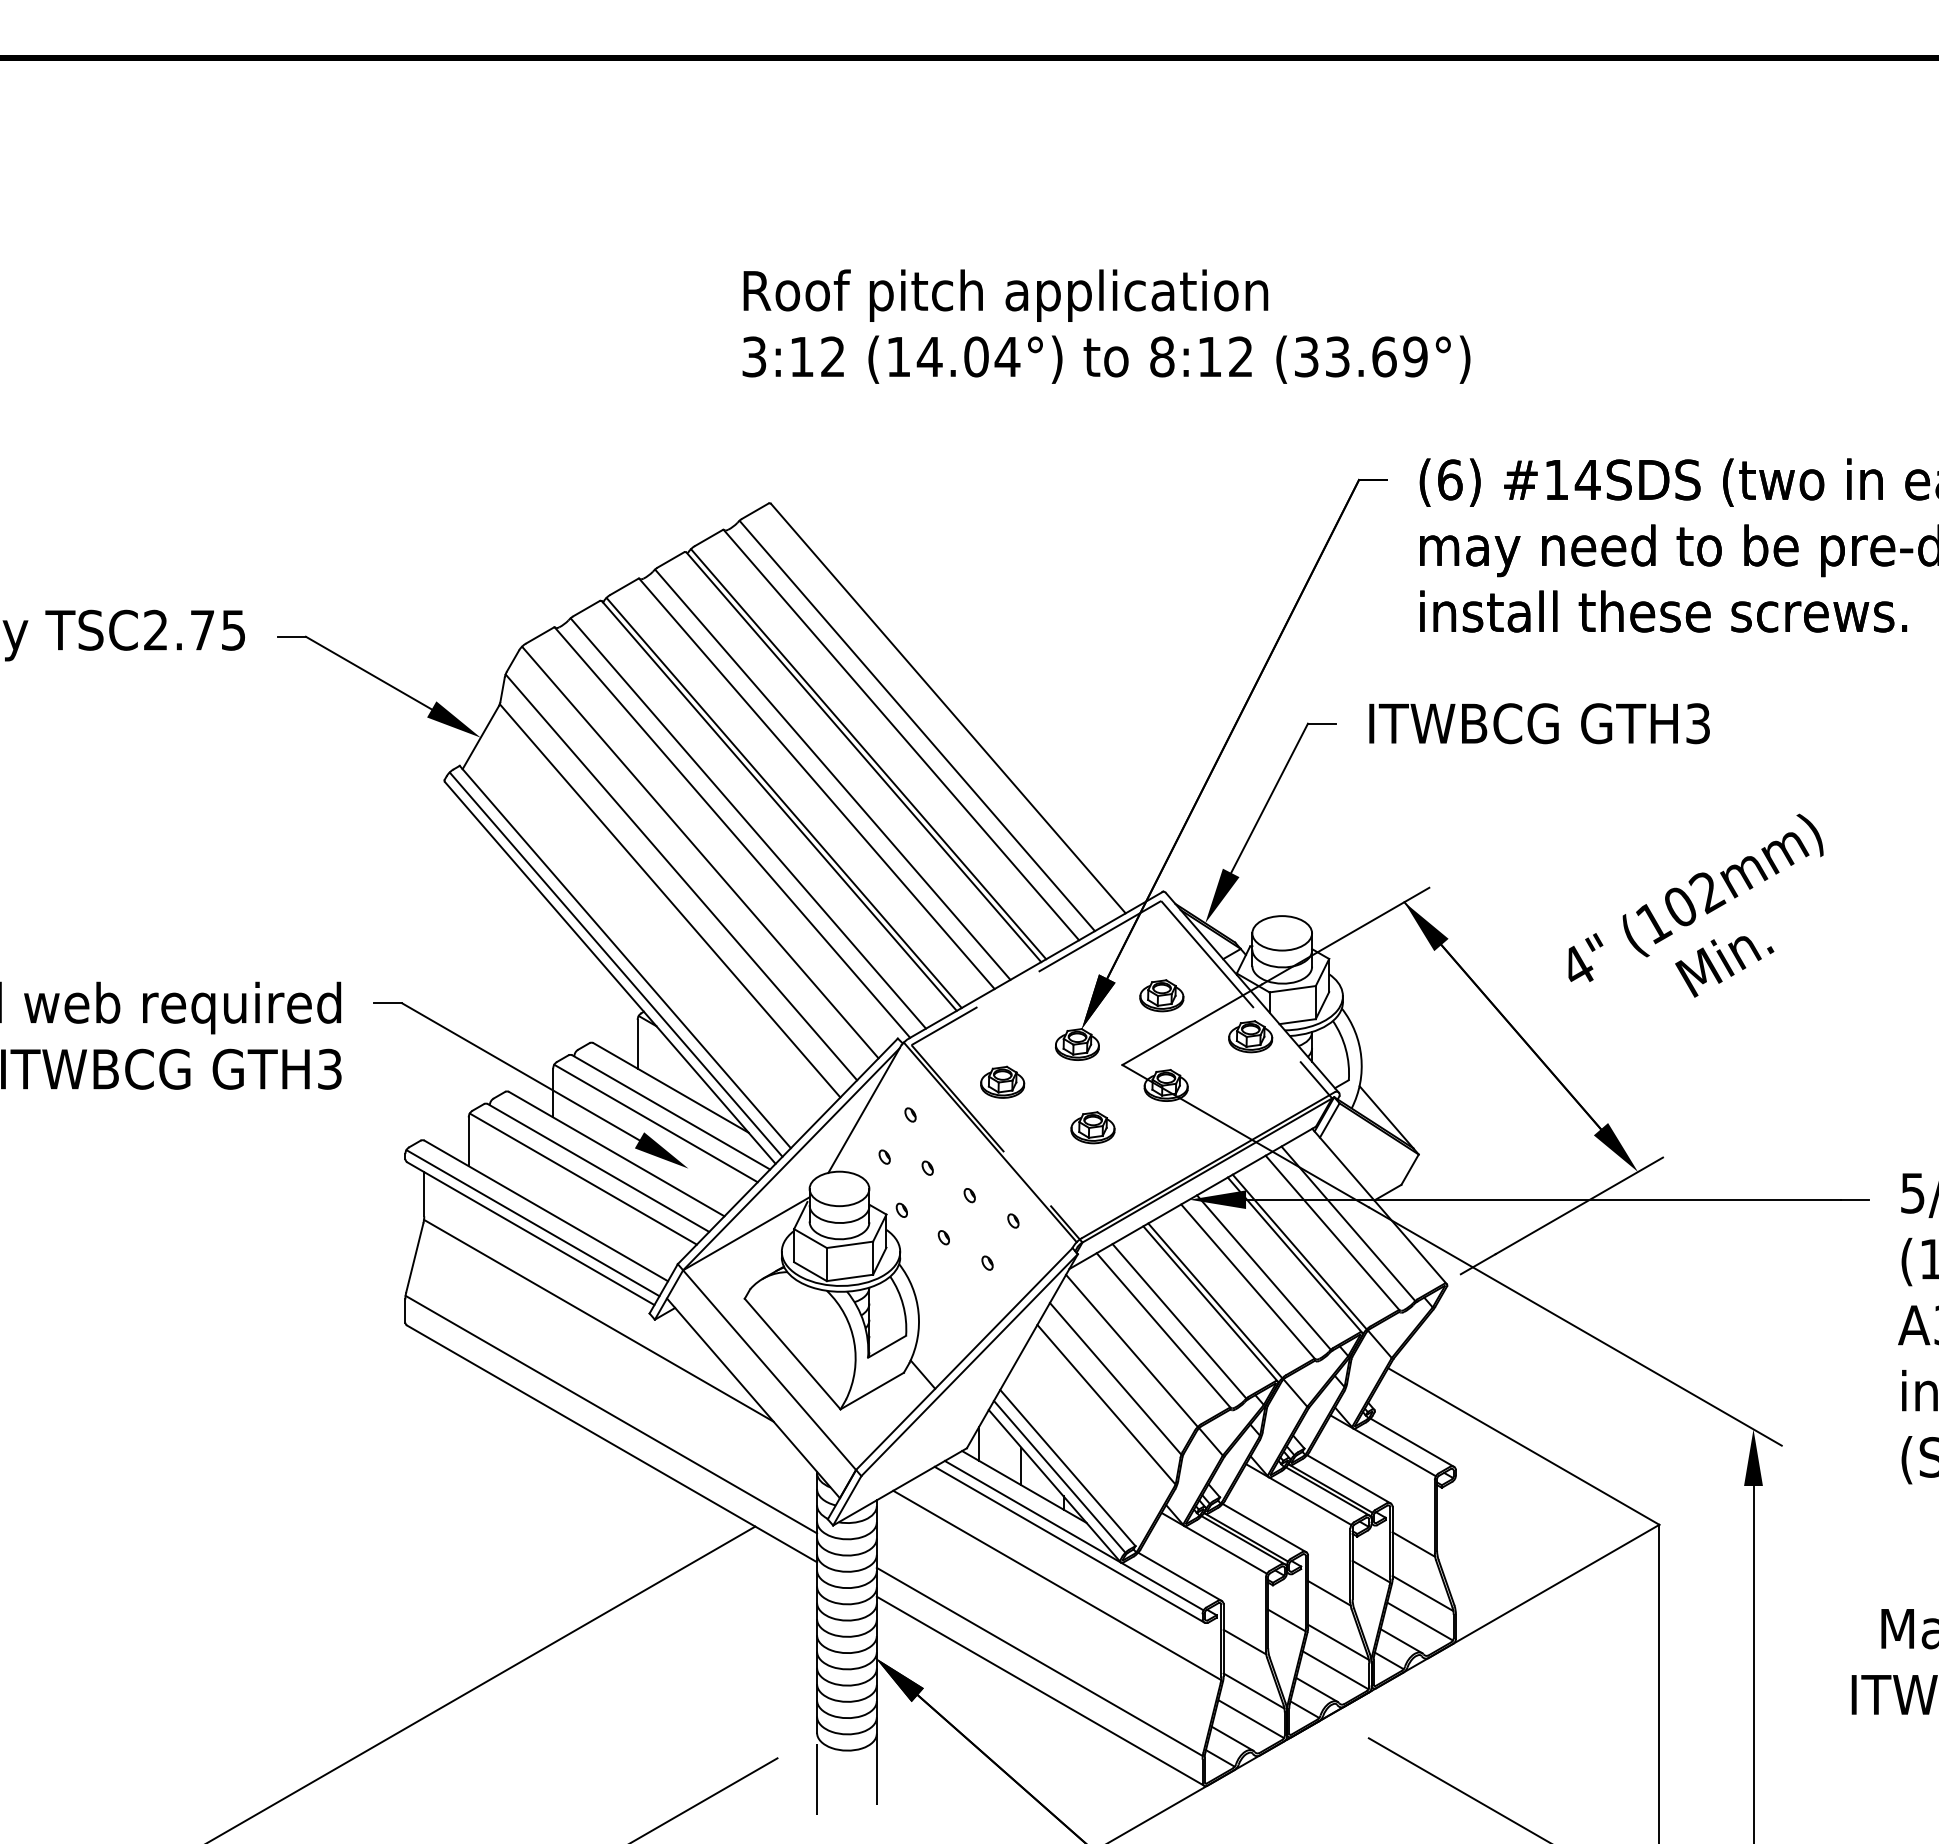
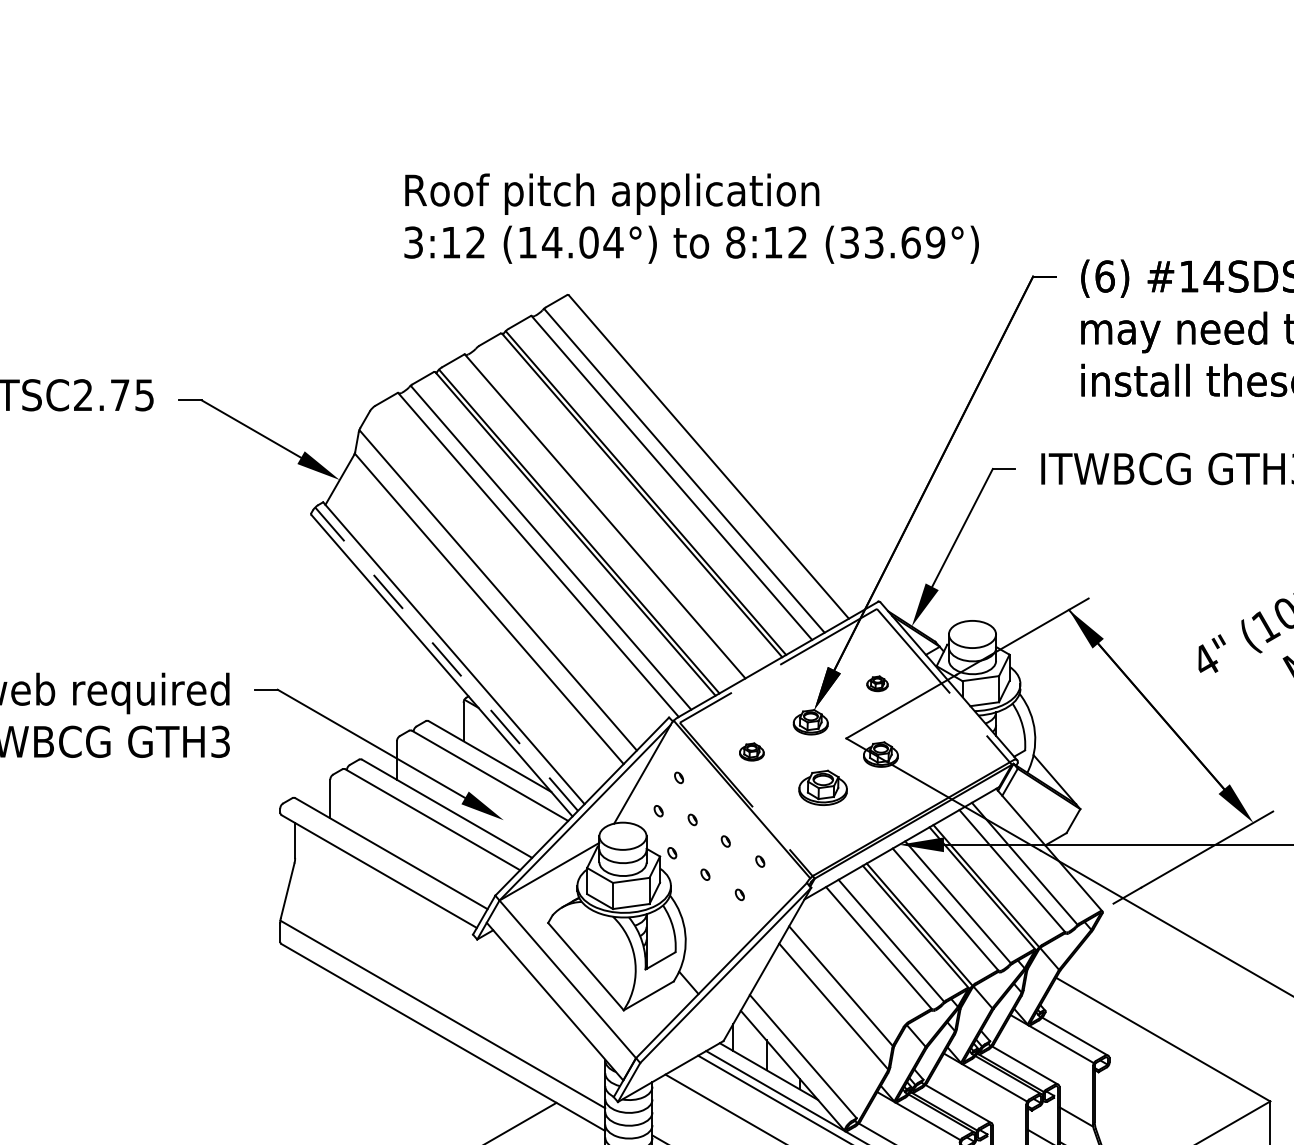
text: (1106, 326) -> (691, 218), moved
line: (832, 774) -> (617, 509), removed
line: (700, 852) -> (513, 570), removed
line: (616, 965) -> (446, 659), solid -> dashed
part: (1161, 995) -> (877, 683), size x0.6
part: (1250, 1036) -> (947, 715), removed
part: (1002, 1081) -> (751, 751), size x0.7
line: (655, 1123) -> (477, 784), removed
part: (1092, 1127) -> (822, 787), size x1.4
line: (582, 1178) -> (420, 828), removed
line: (532, 1223) -> (380, 863), removed
line: (598, 1320) -> (432, 940), removed
line: (1131, 1350) -> (853, 963), removed
line: (1059, 1476) -> (796, 1063), removed

